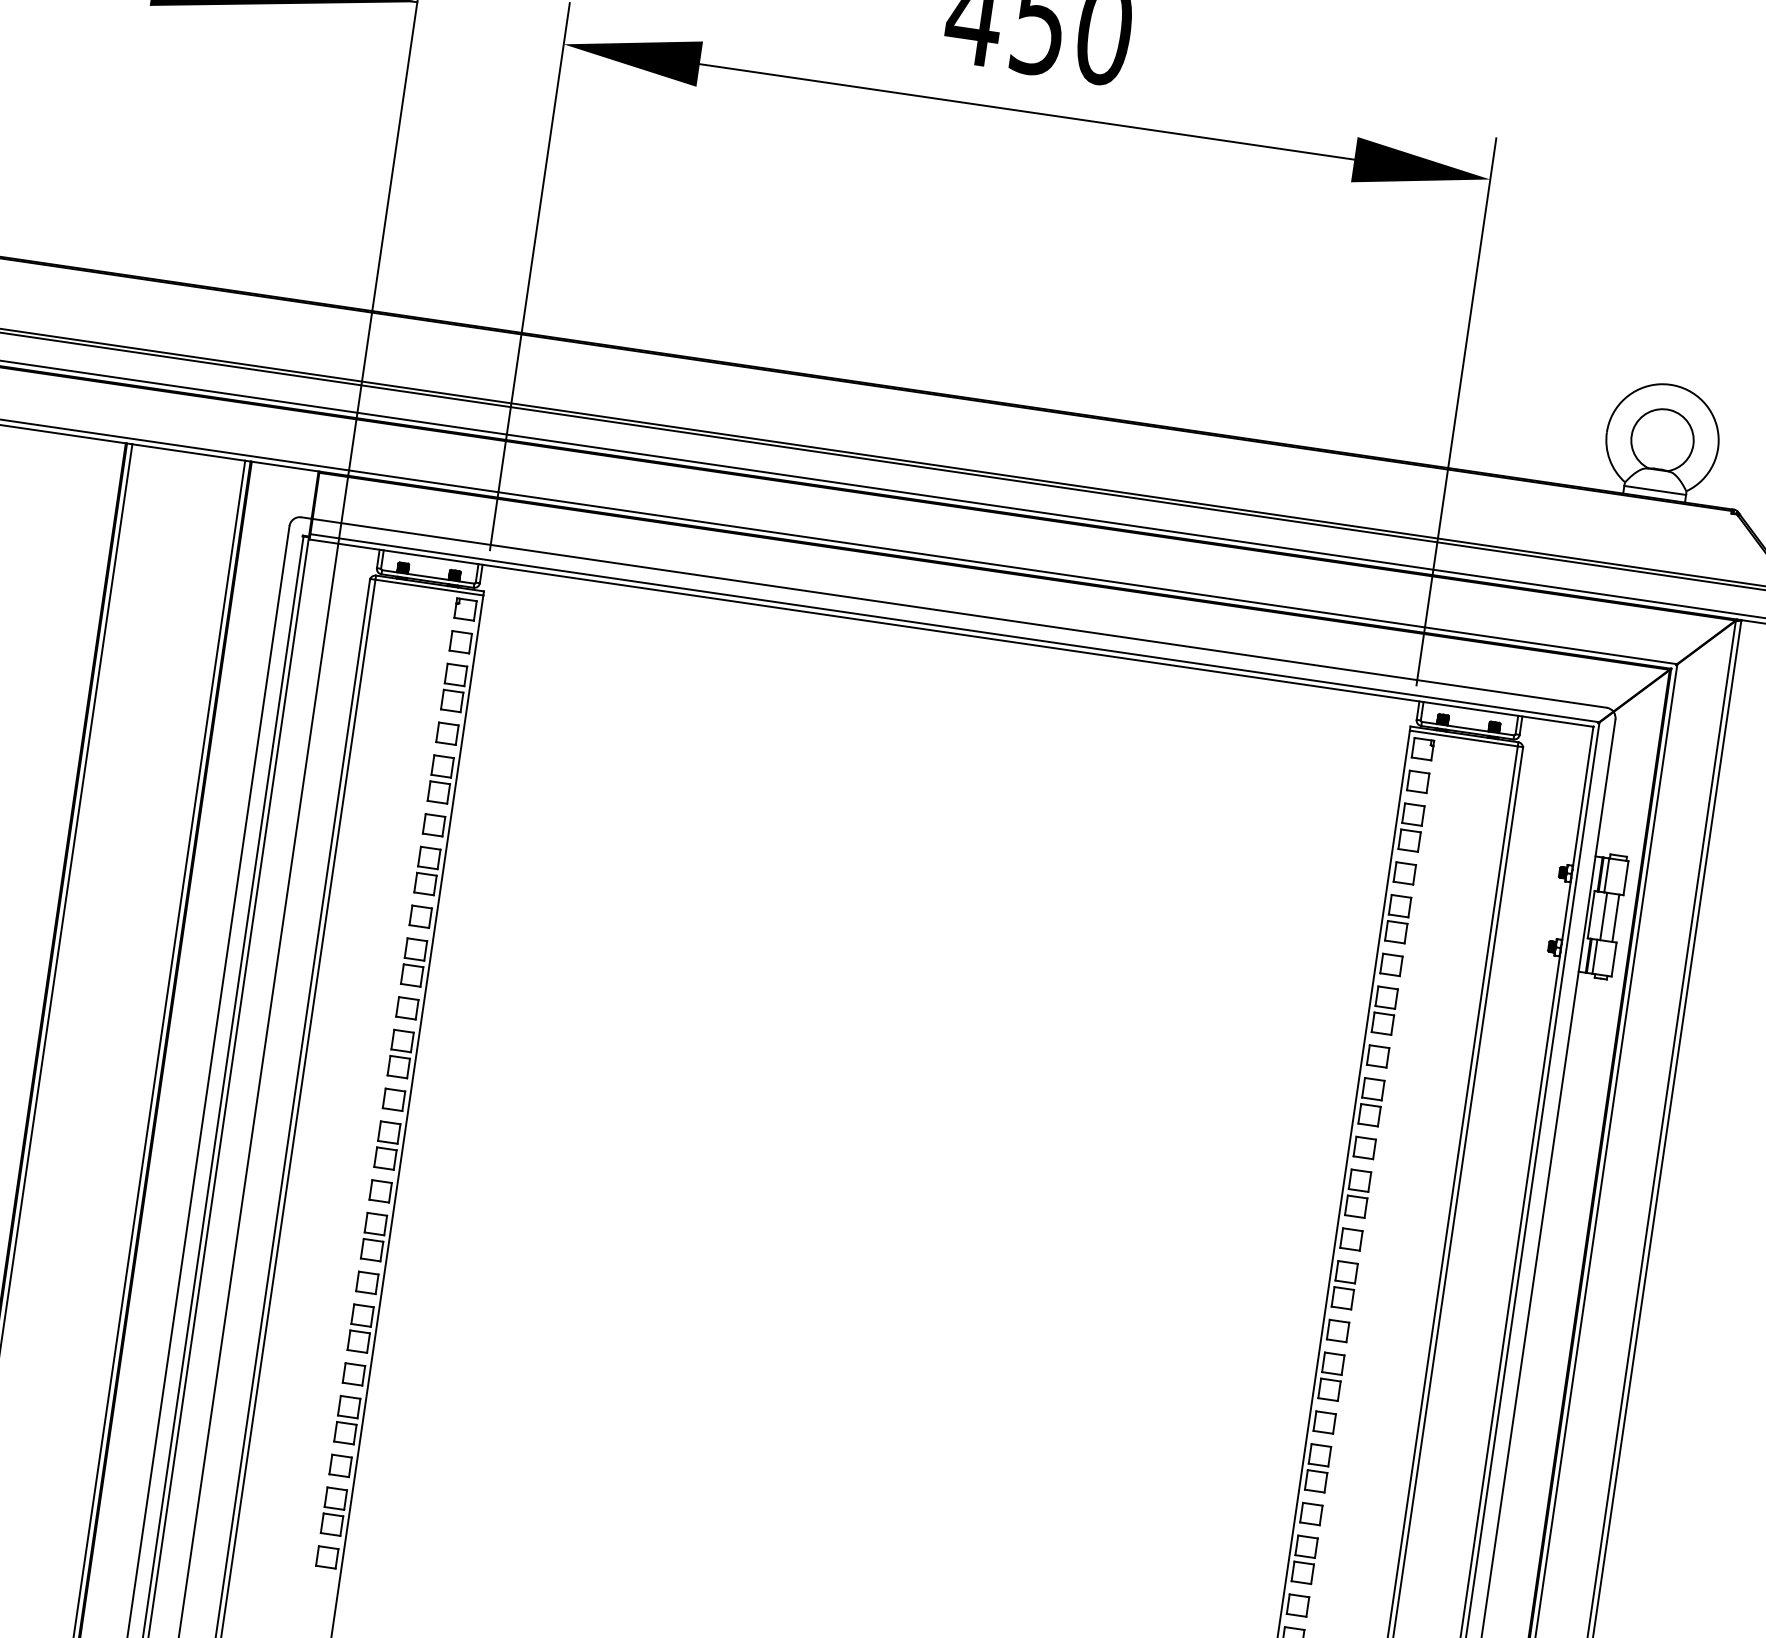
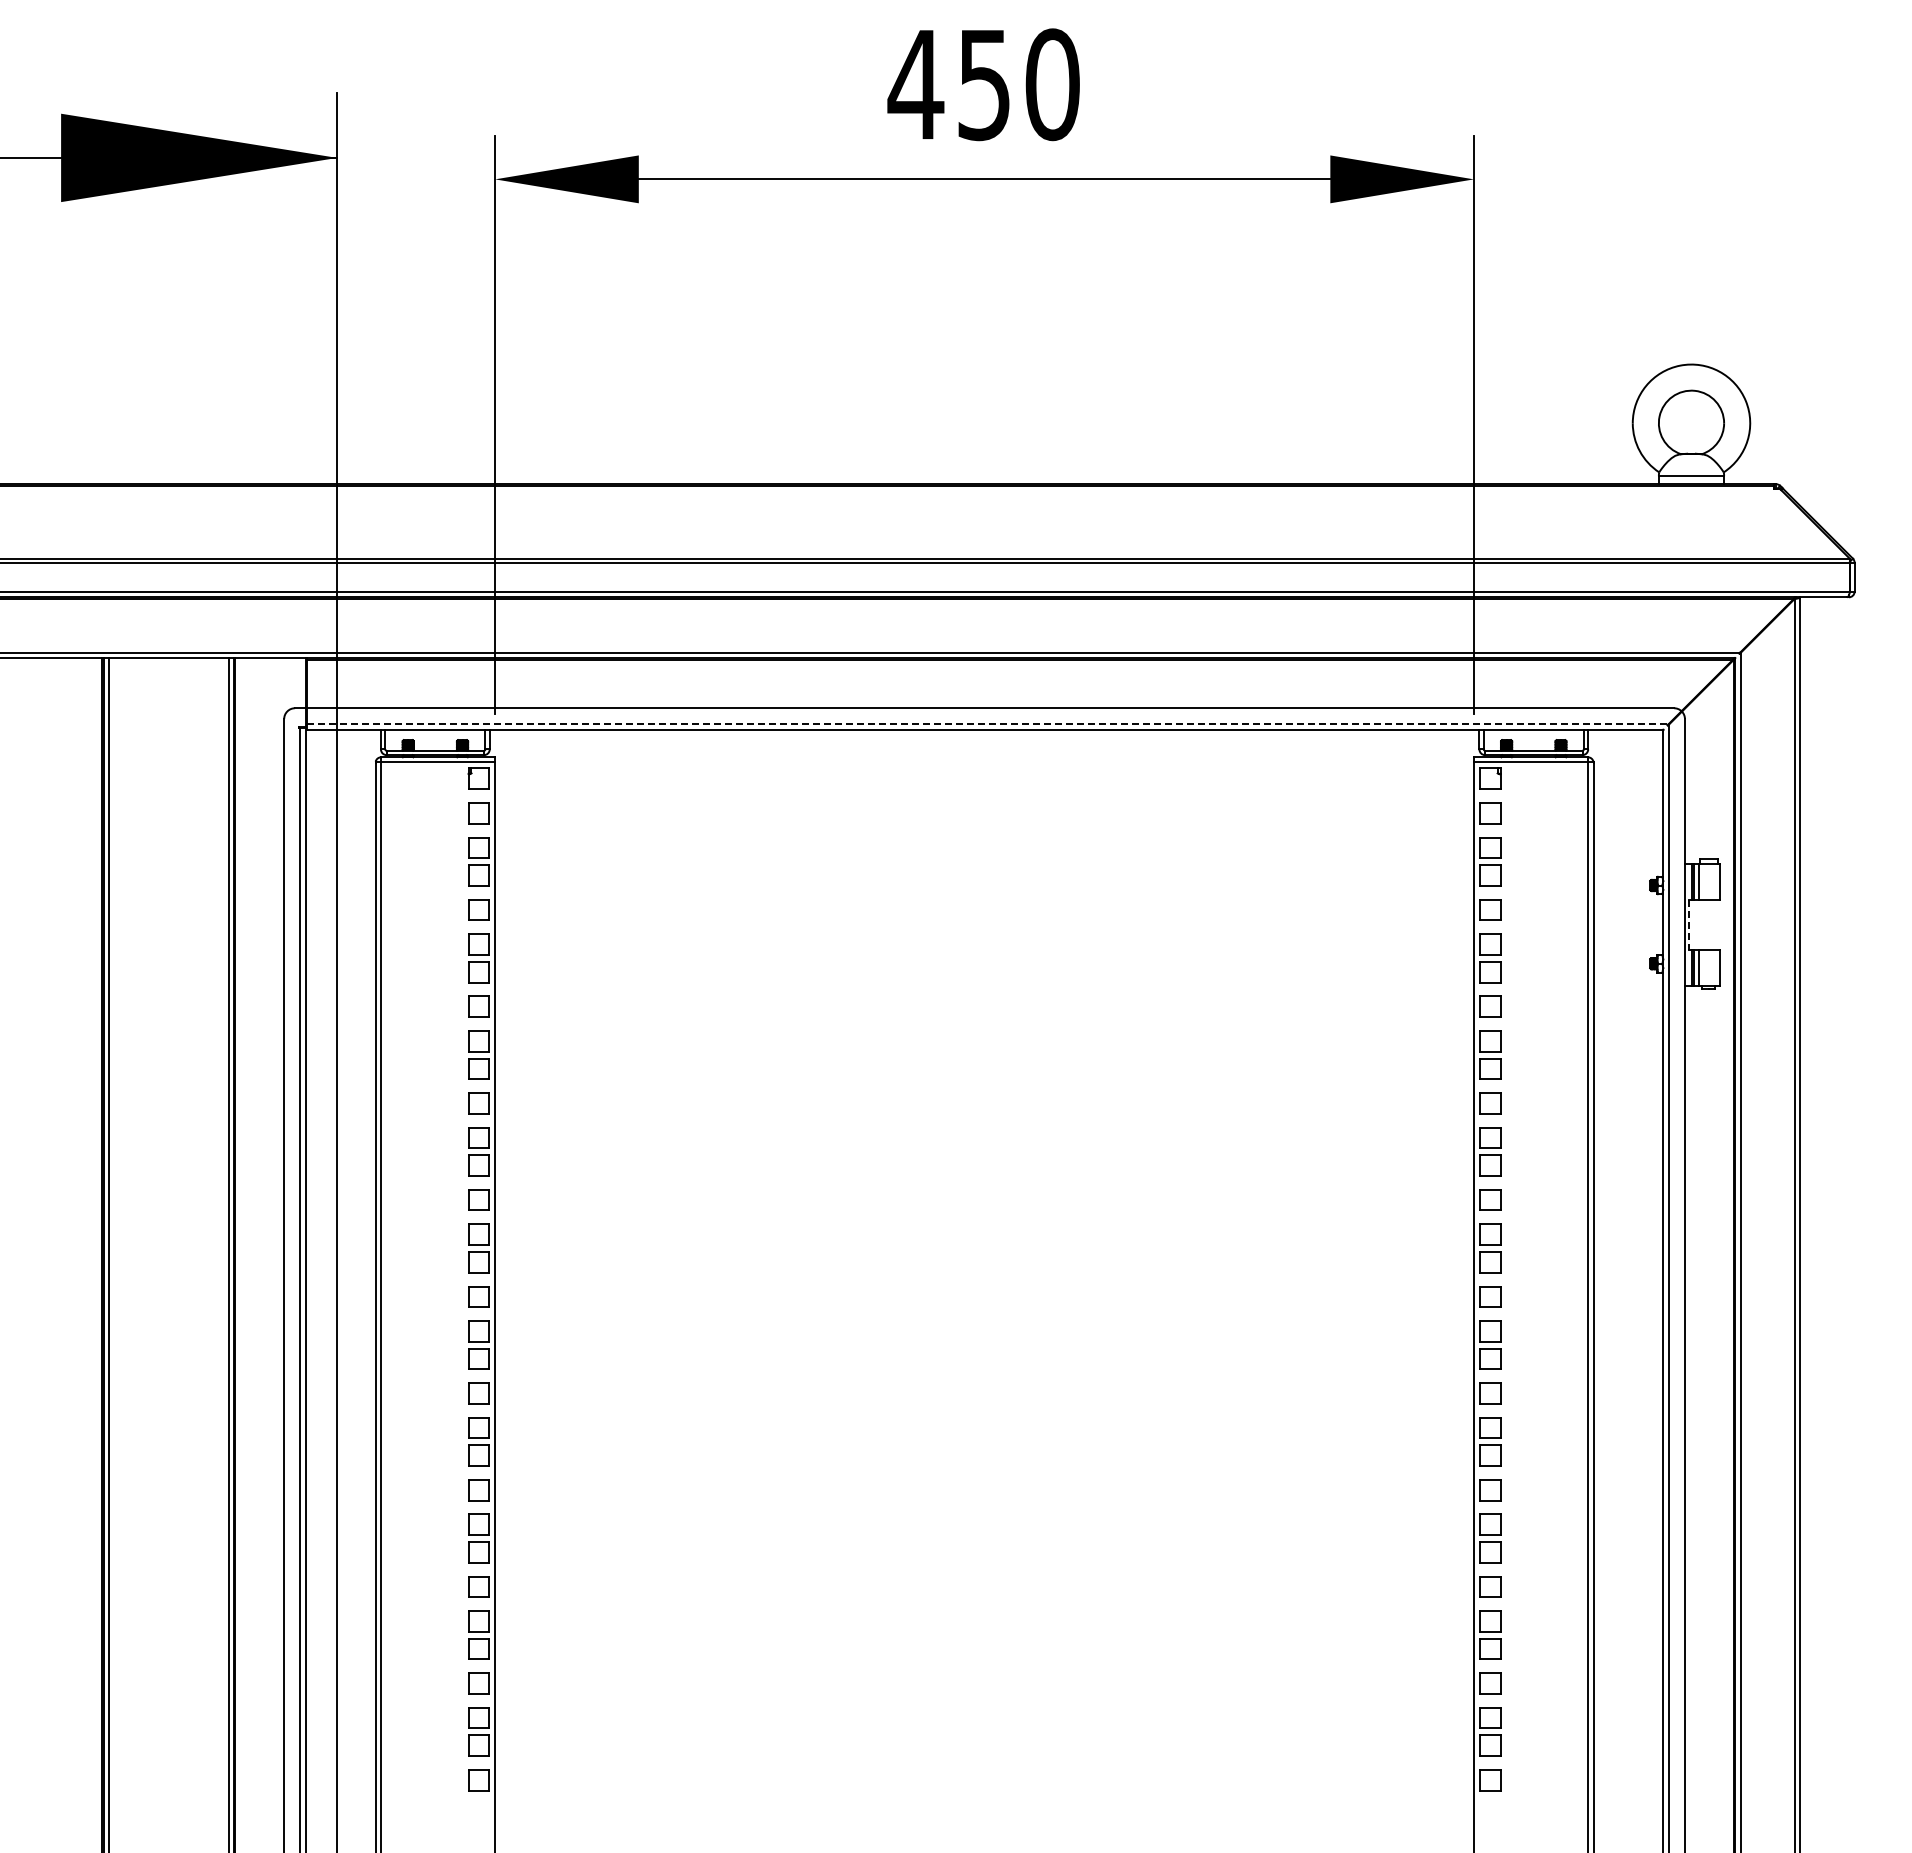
line: (954, 628) -> (987, 724), solid -> dashed
line: (1591, 915) -> (1689, 925), solid -> dashed
line: (1603, 916) -> (1702, 924), removed
line: (1616, 918) -> (1715, 924), removed

